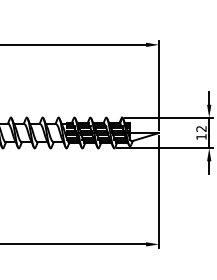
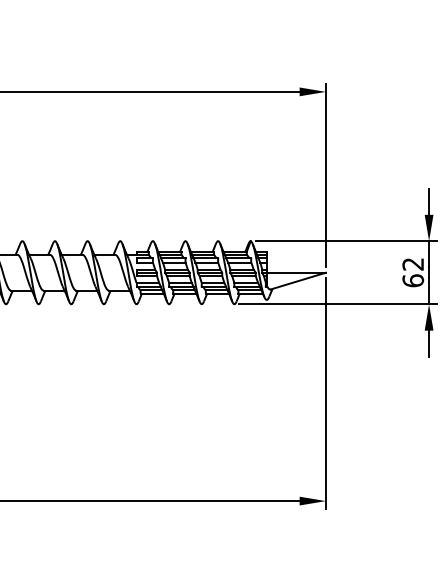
text: (201, 136) -> (413, 279), 12 -> 62

